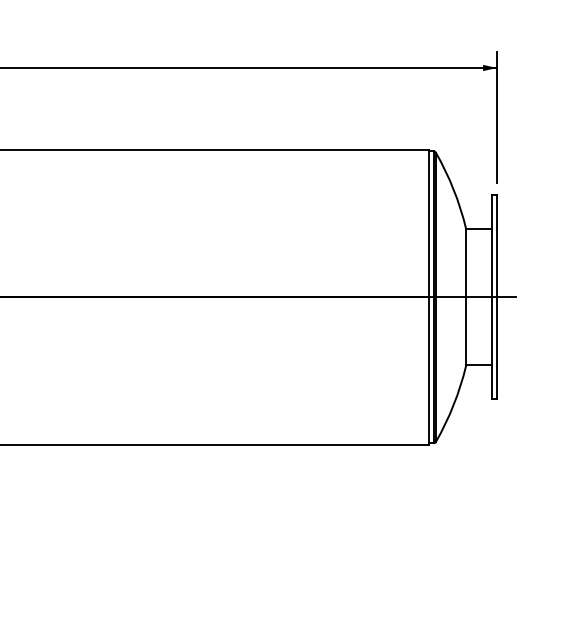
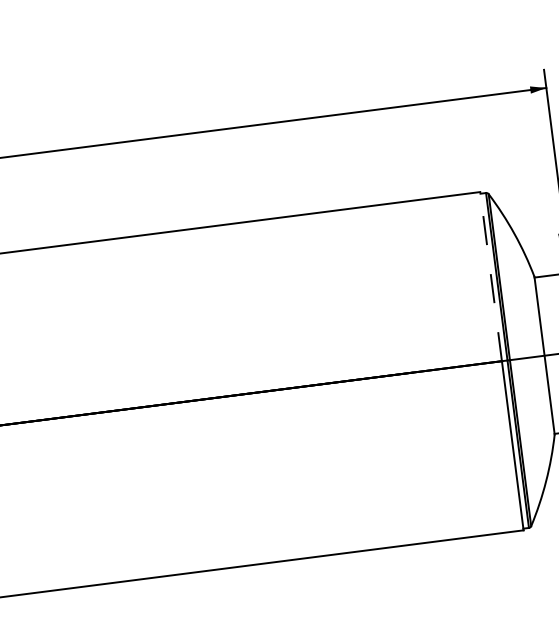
line: (428, 223) -> (490, 276), solid -> dashed

